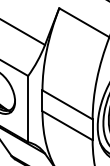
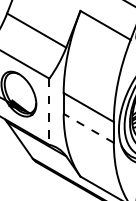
line: (28, 109) -> (49, 112), solid -> dashed
line: (67, 125) -> (88, 128), solid -> dashed

